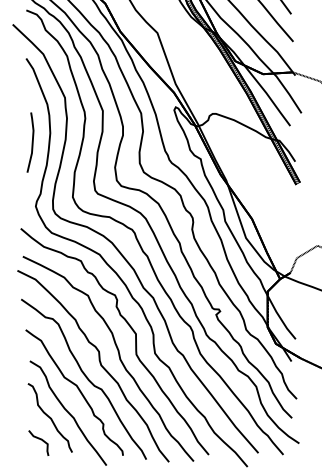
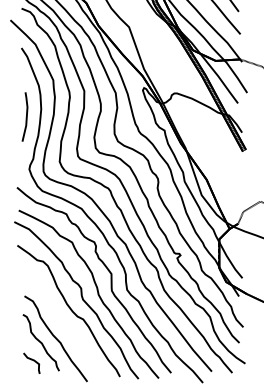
part: (74, 392) -> (61, 321), removed

